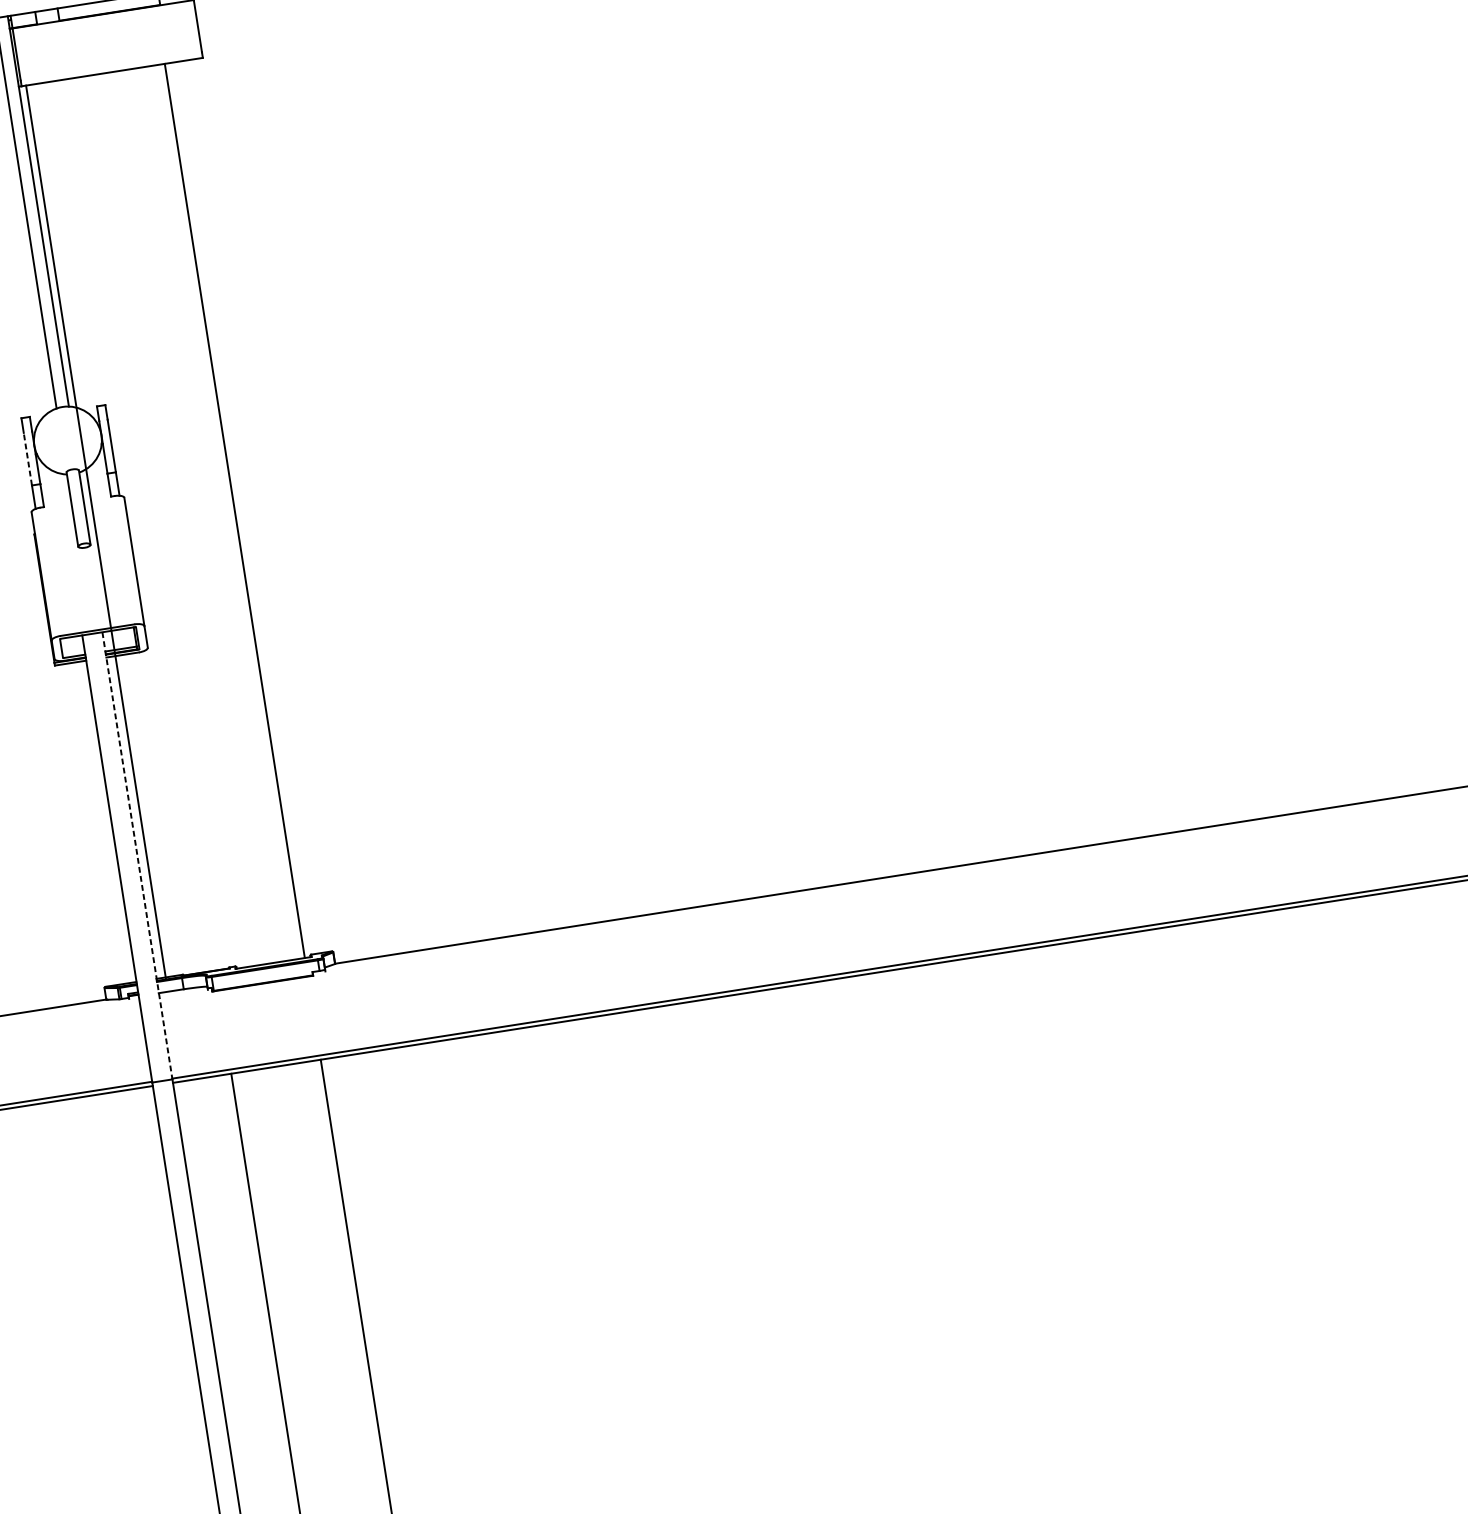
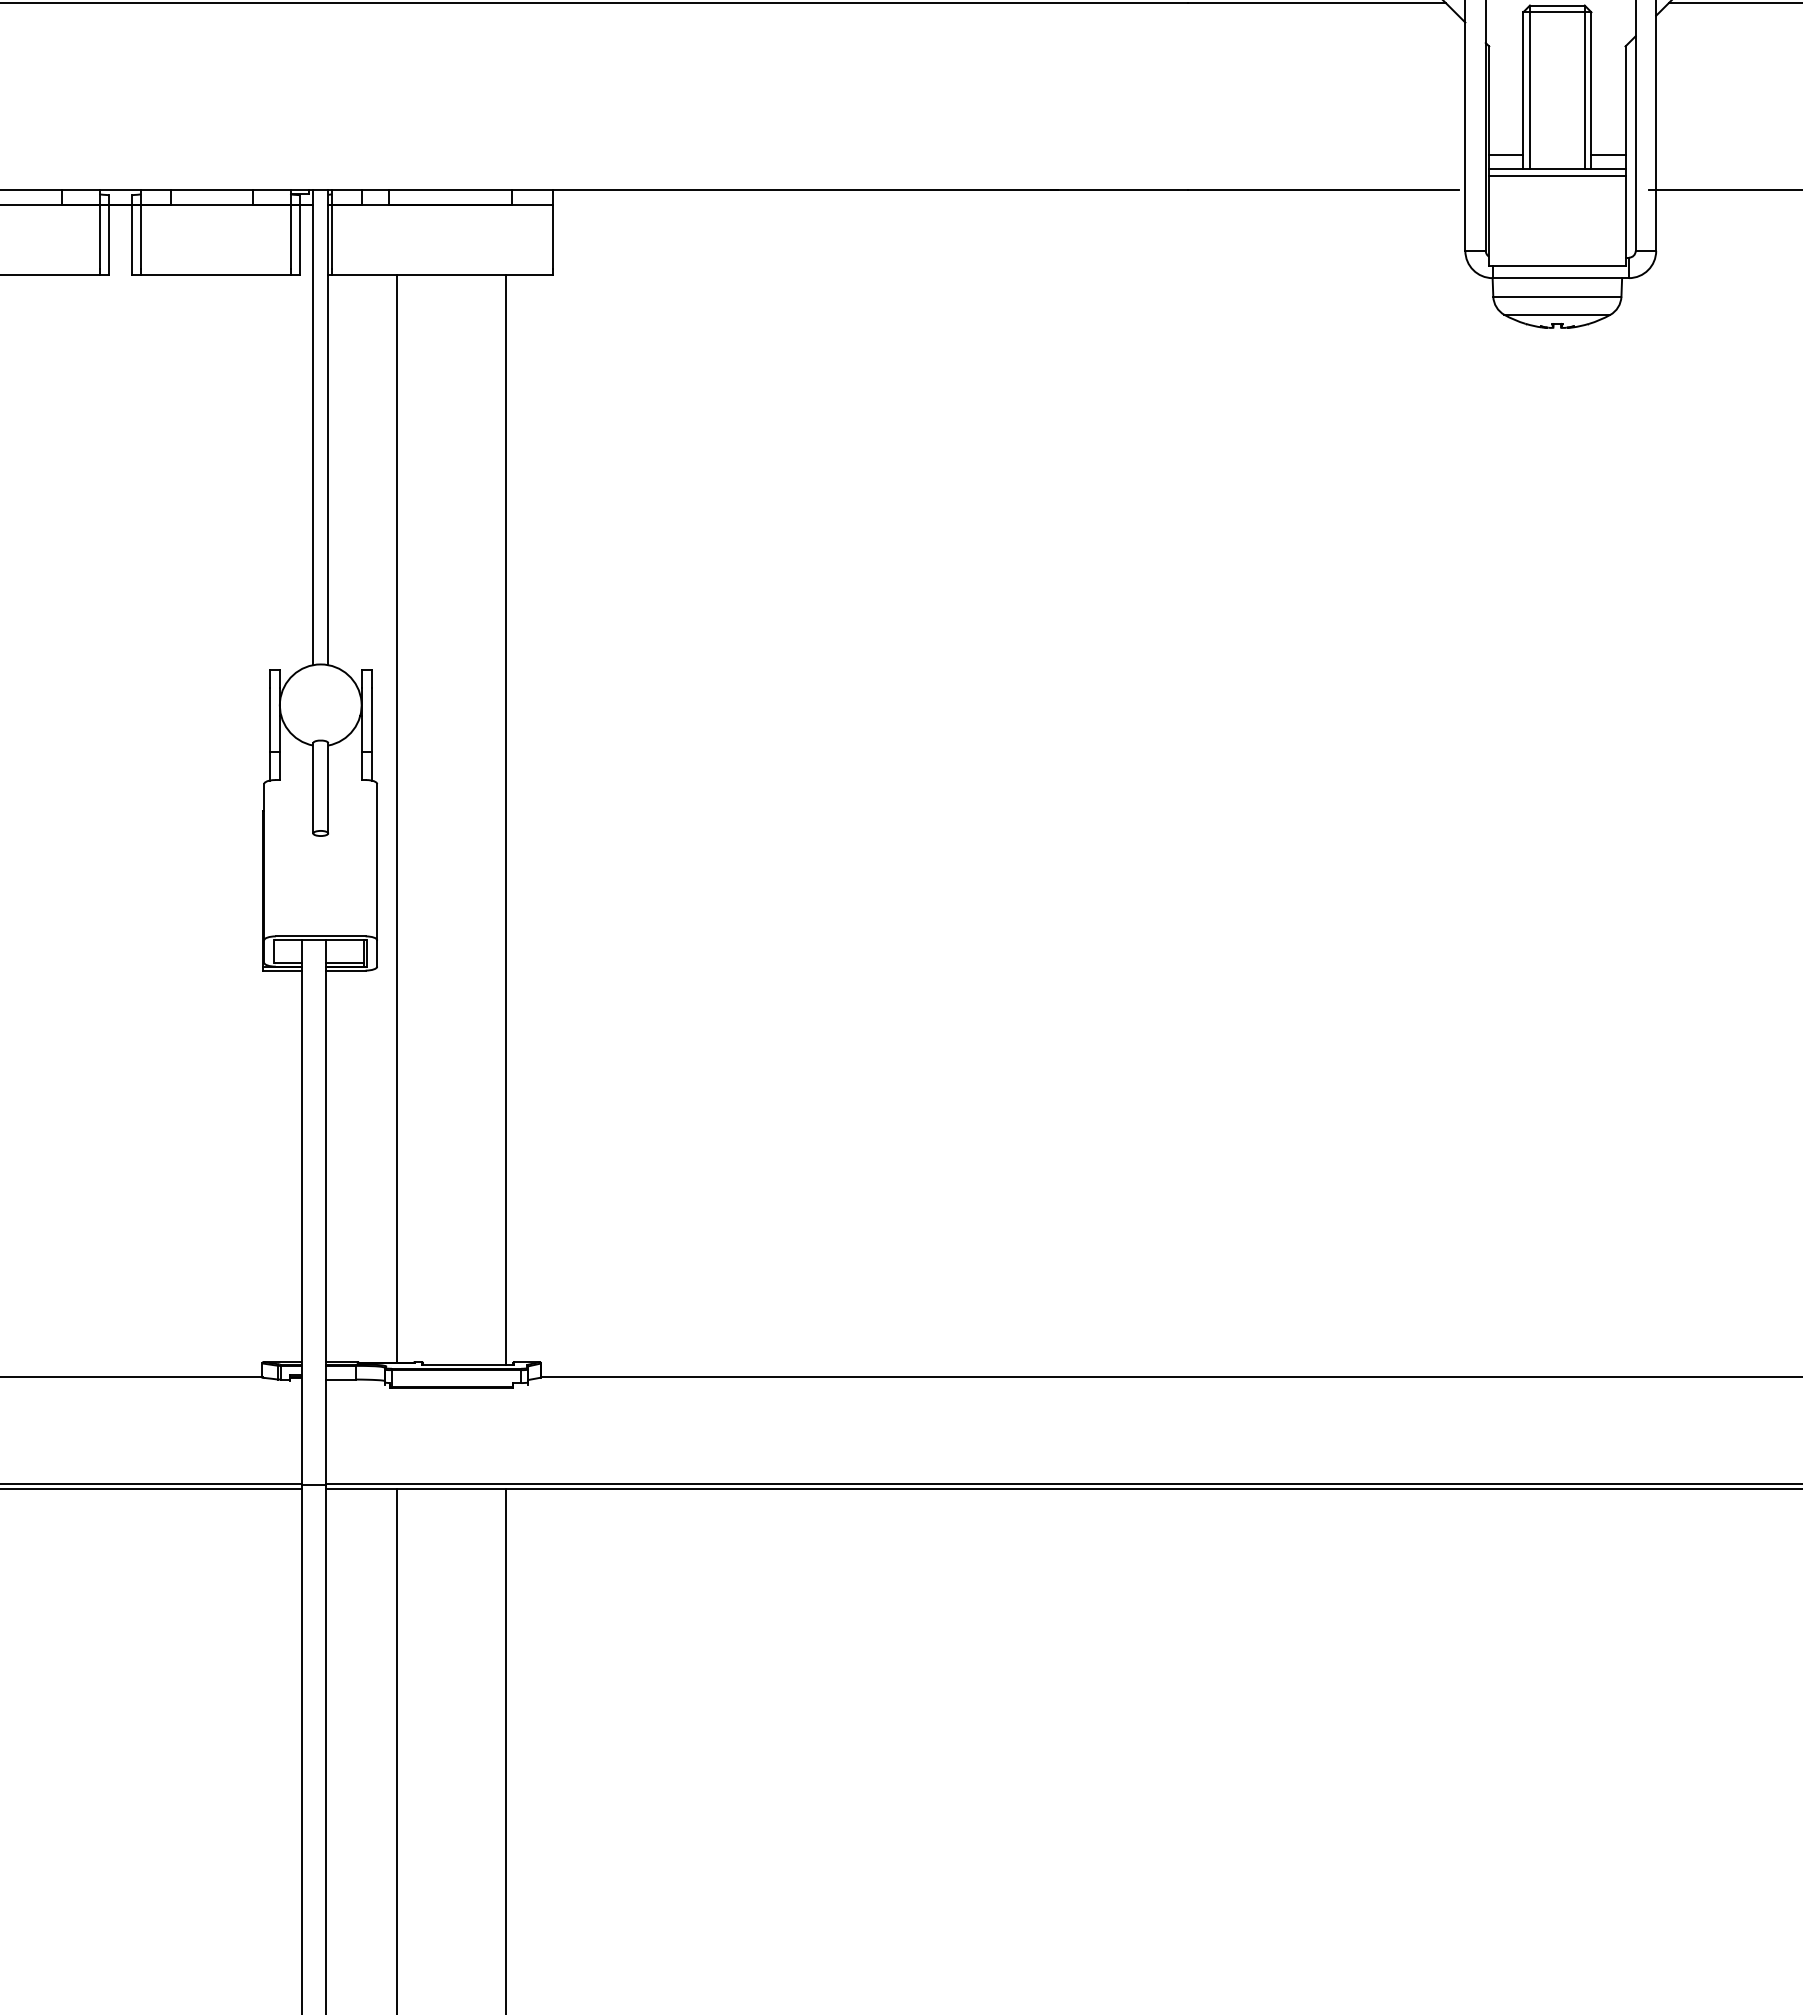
line: (27, 458) -> (269, 719), dashed -> solid
line: (96, 532) -> (397, 819), moved
line: (137, 856) -> (326, 1212), dashed -> solid

